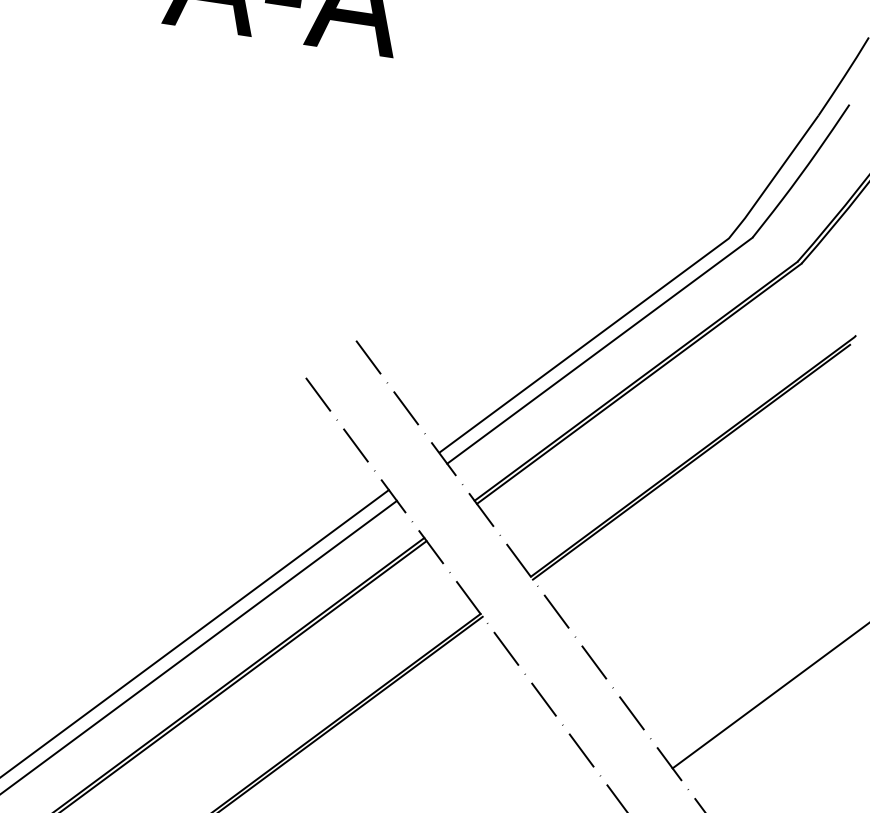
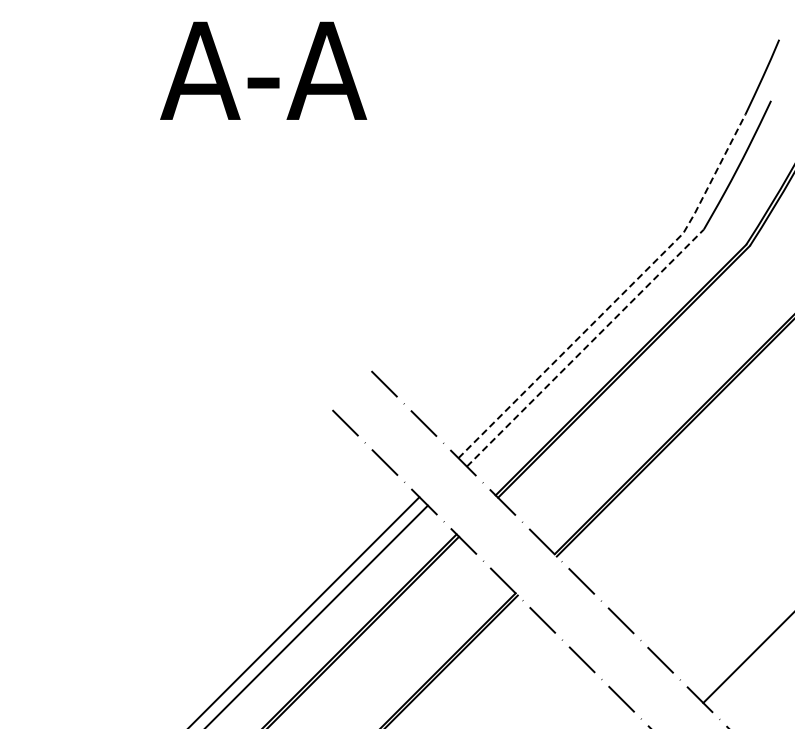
line: (646, 298) -> (619, 296), solid -> dashed
line: (599, 351) -> (585, 348), solid -> dashed

